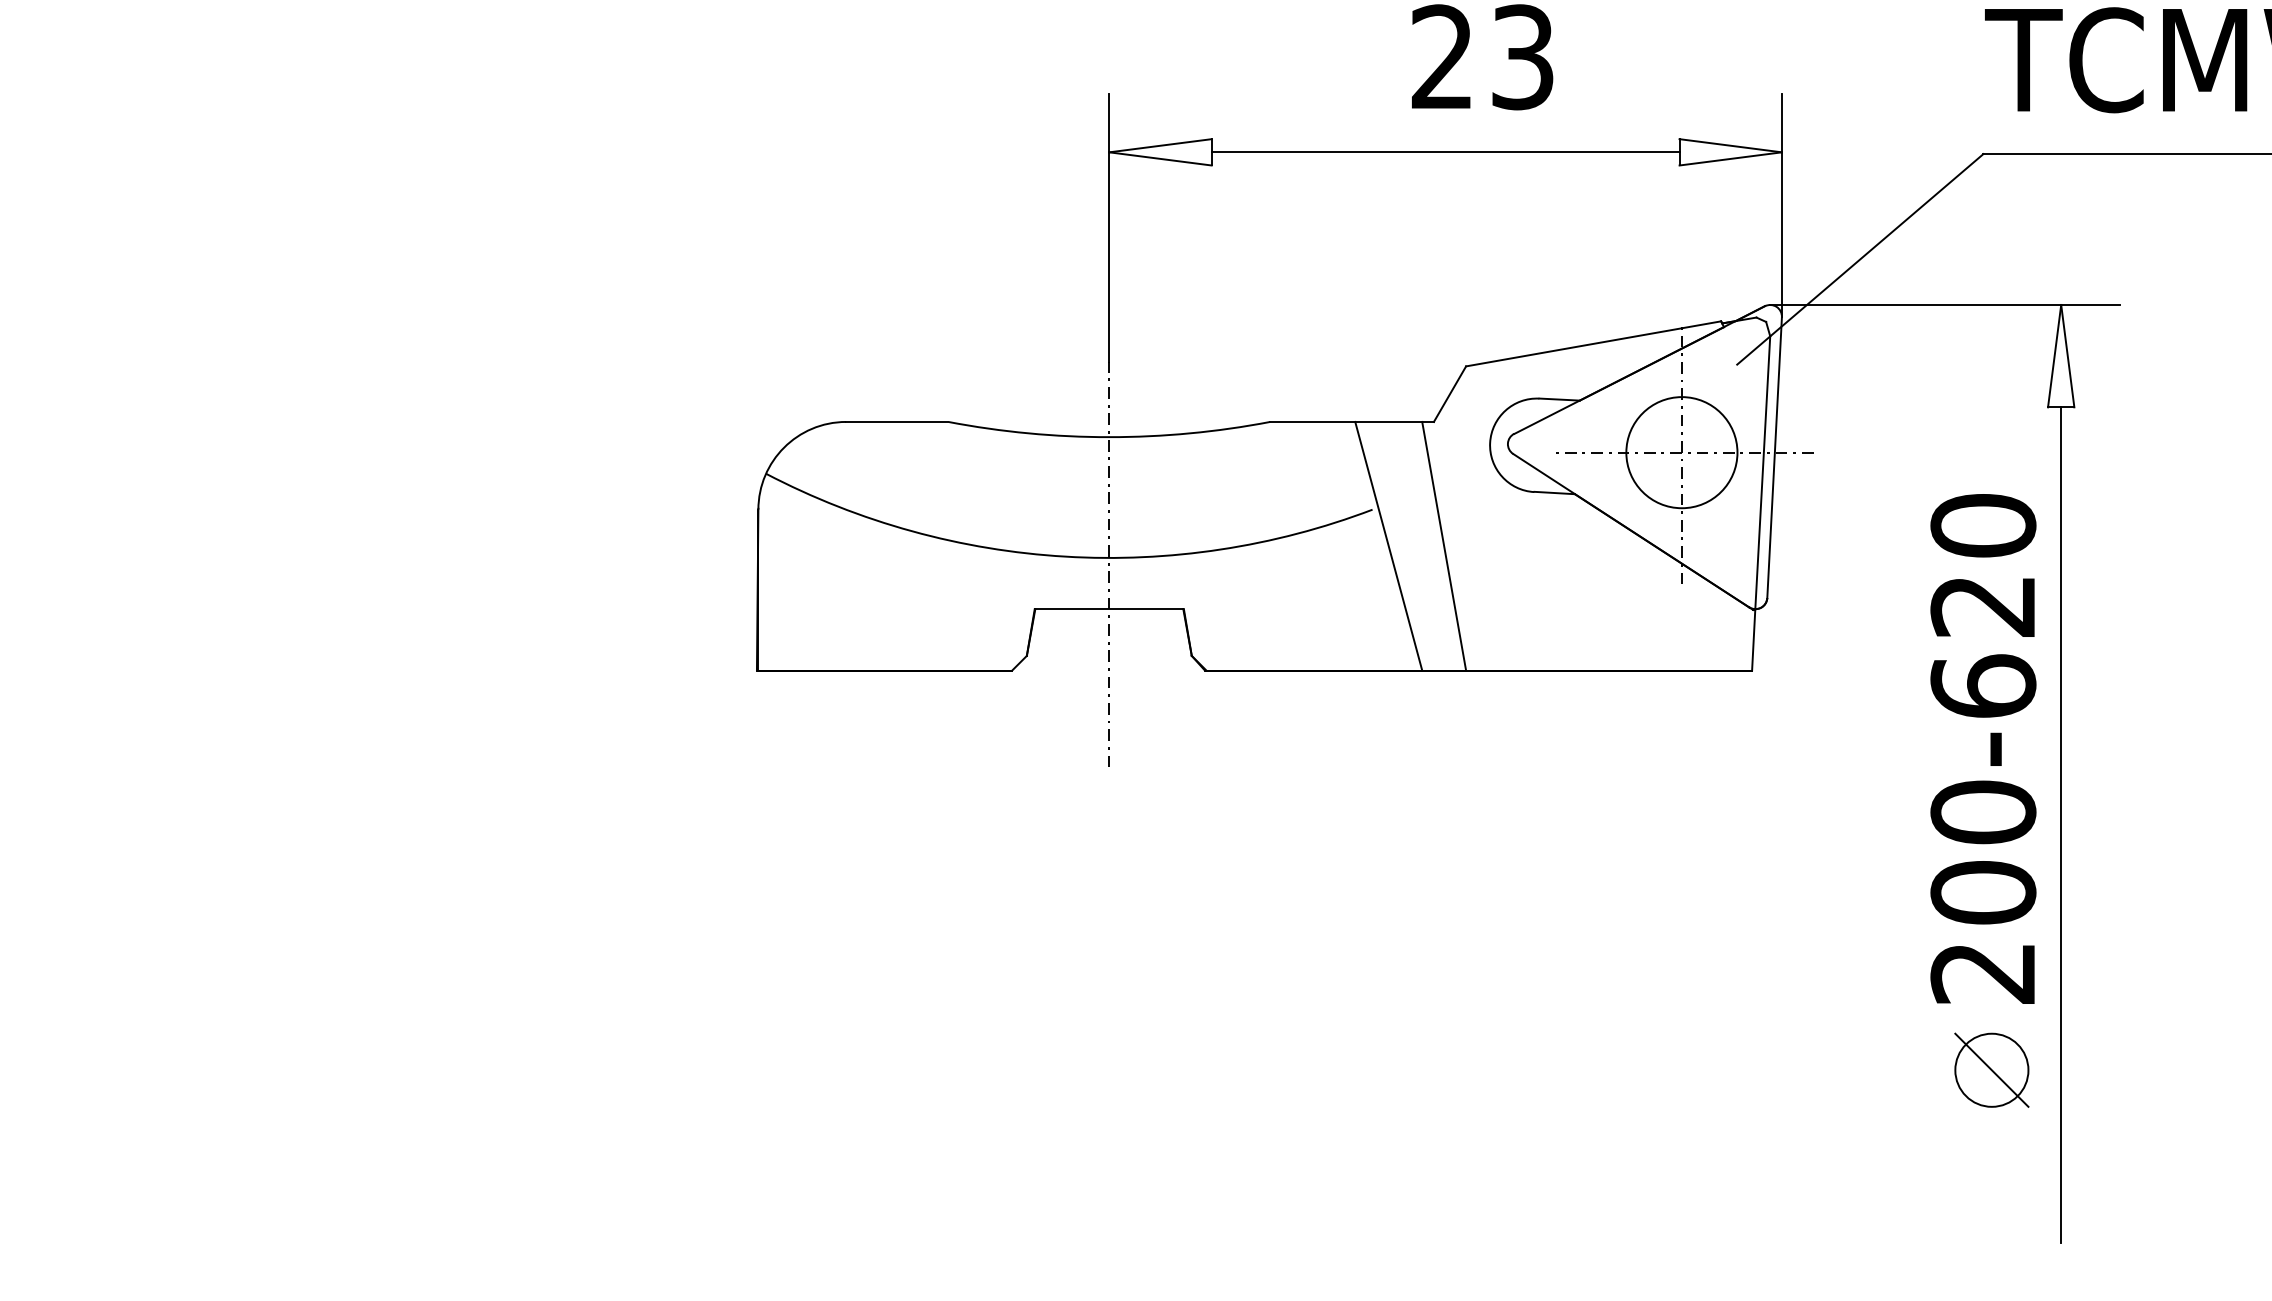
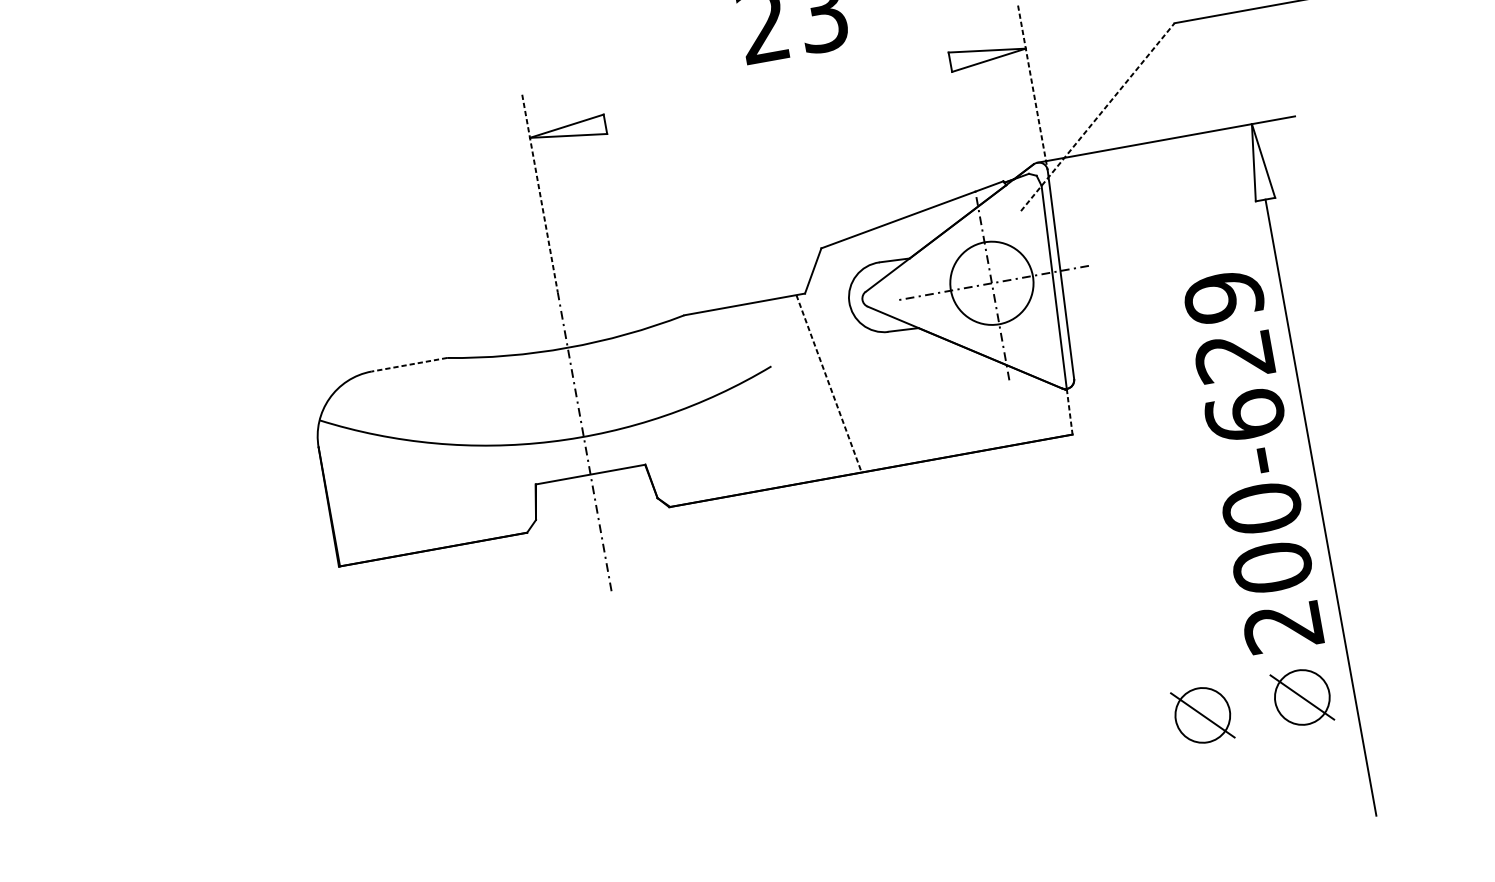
line: (1445, 152) -> (777, 93), removed
line: (1781, 205) -> (1032, 87), solid -> dashed
line: (1109, 228) -> (540, 193), solid -> dashed
line: (1860, 259) -> (1097, 117), solid -> dashed
line: (896, 421) -> (408, 364), solid -> dashed
text: (1983, 525) -> (1223, 297), 200-620 -> 200-629
line: (1388, 545) -> (787, 390), removed
line: (1444, 546) -> (829, 383), solid -> dashed
line: (1753, 639) -> (1069, 411), solid -> dashed
part: (1856, 1069) -> (1202, 714), added

